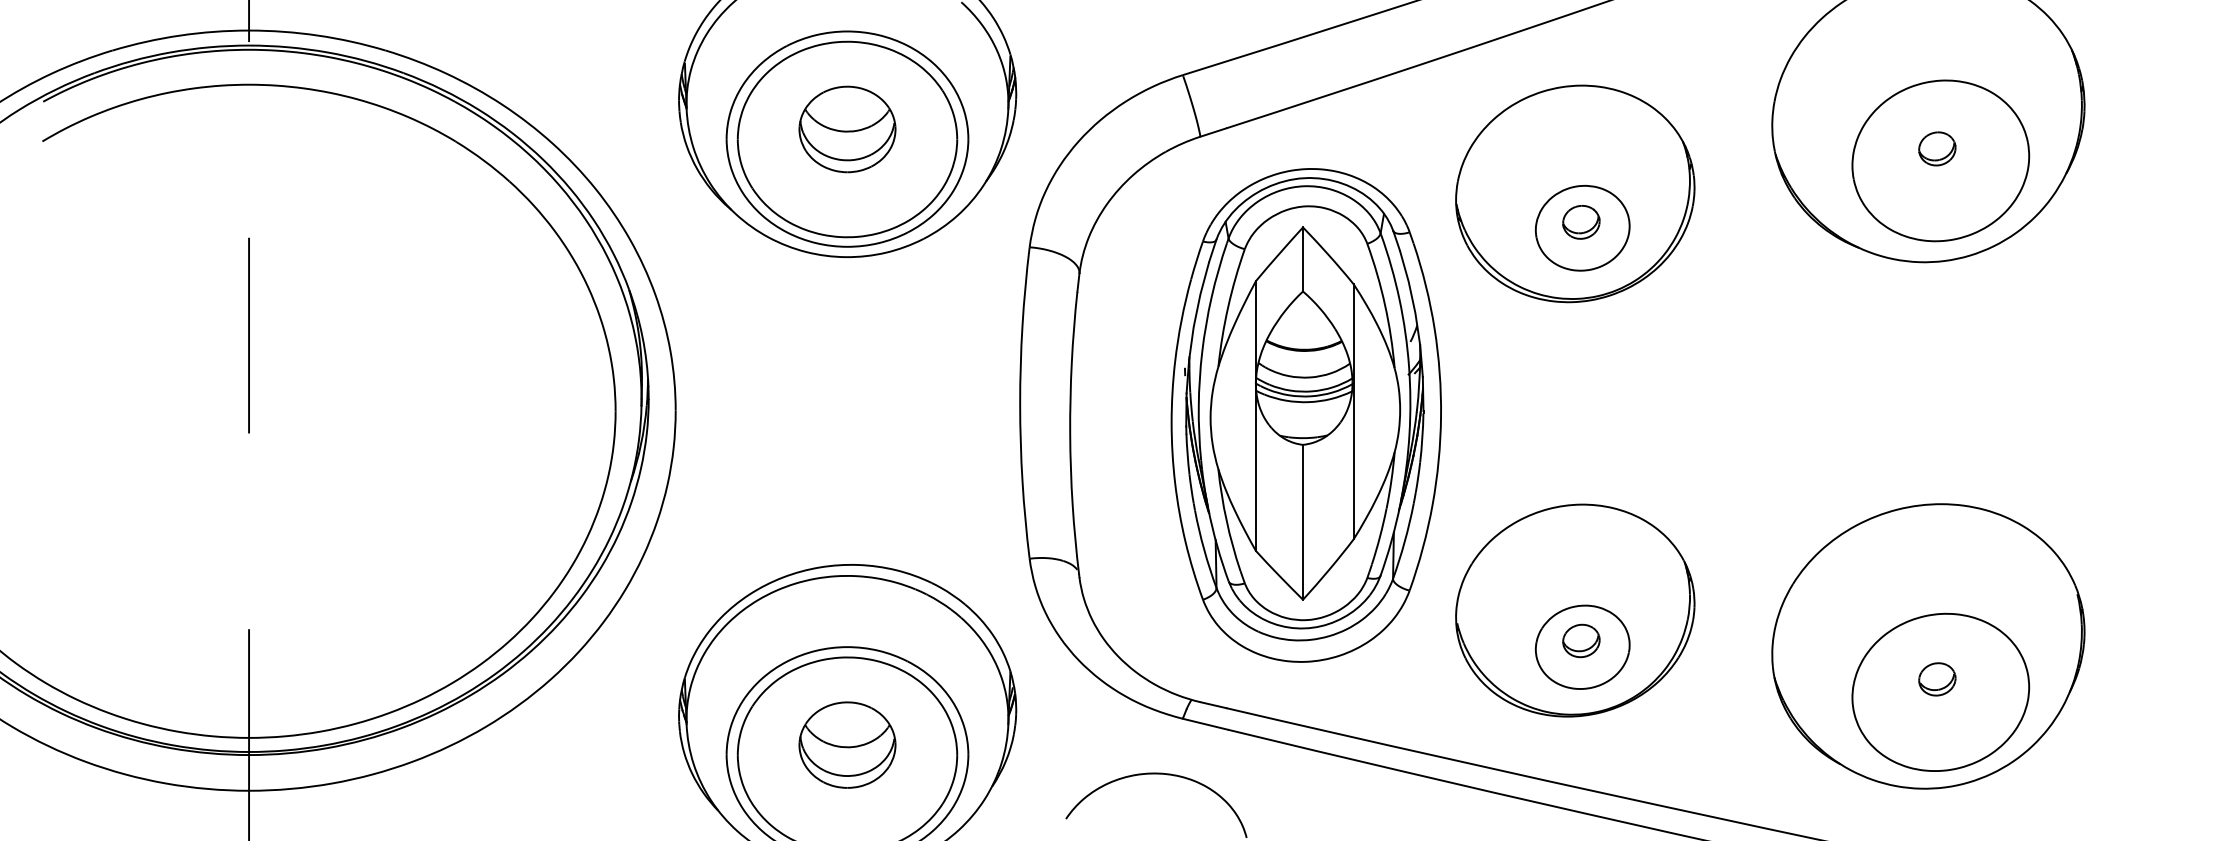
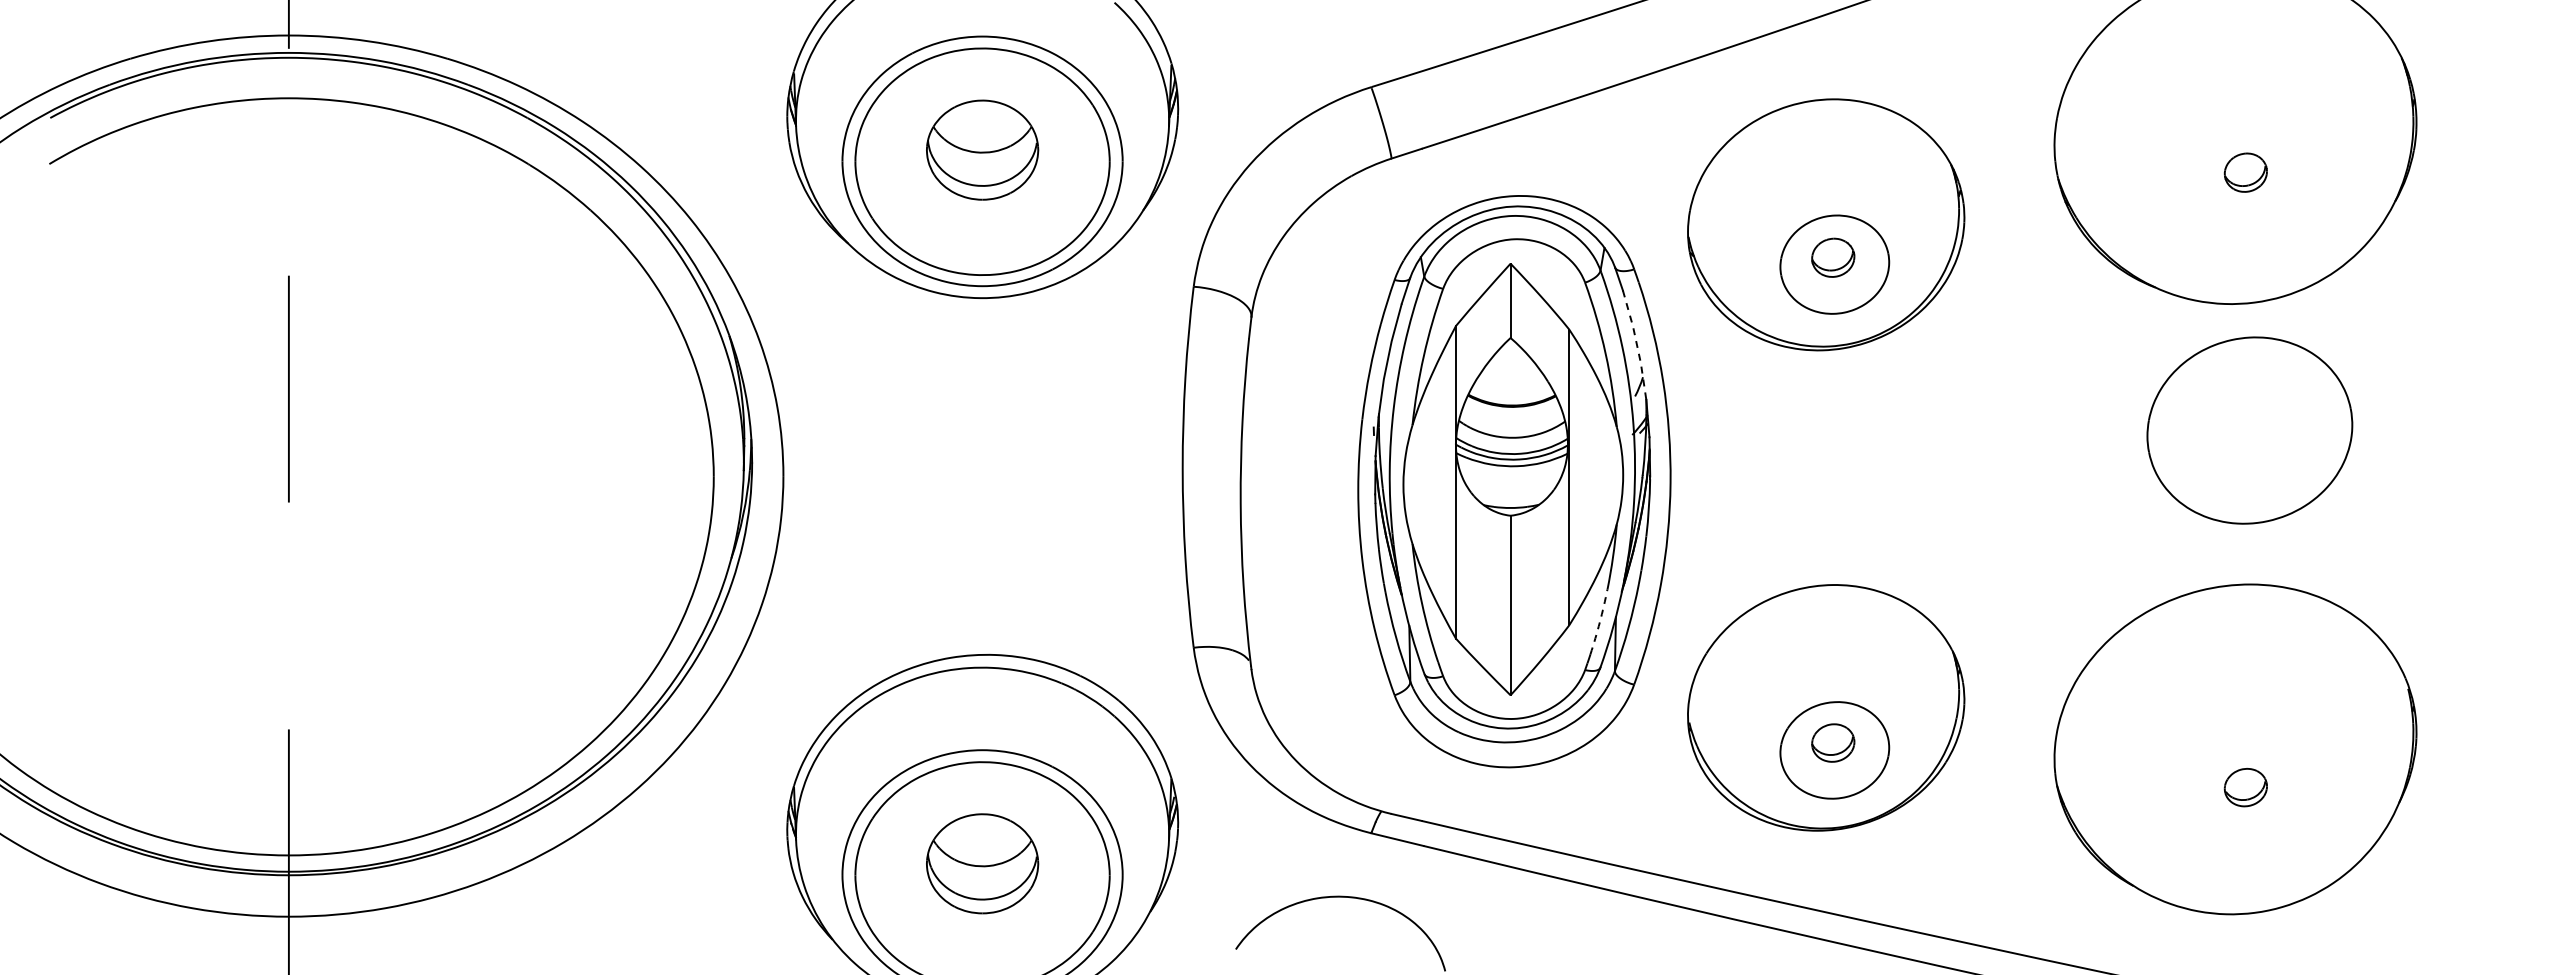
part: (1940, 160) -> (2249, 430), moved
line: (1411, 297) -> (1636, 344), solid -> dashed
arc: (1379, 536) -> (1599, 622), solid -> dashed
part: (1940, 692) -> (2249, 802), removed

